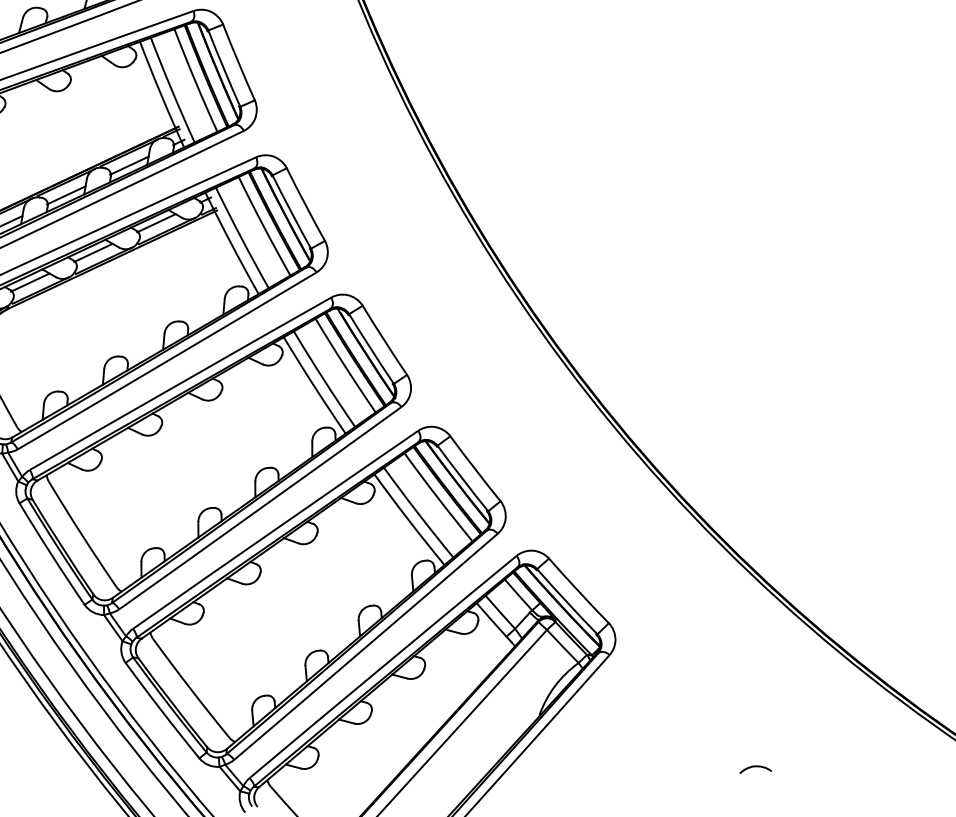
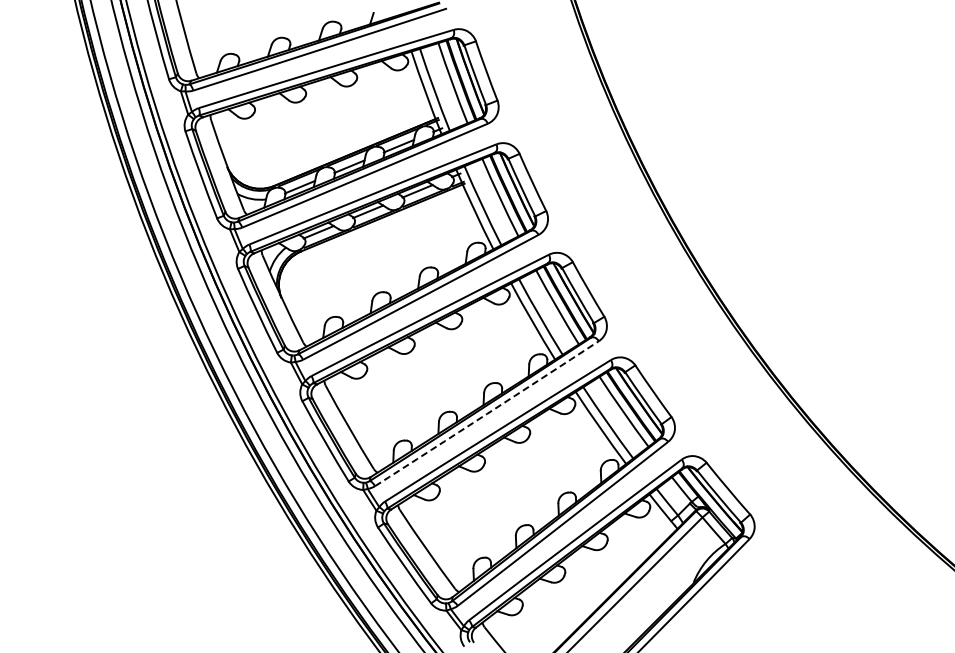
arc: (261, 507) -> (487, 413), solid -> dashed
curve: (755, 767) -> (857, 630), removed

